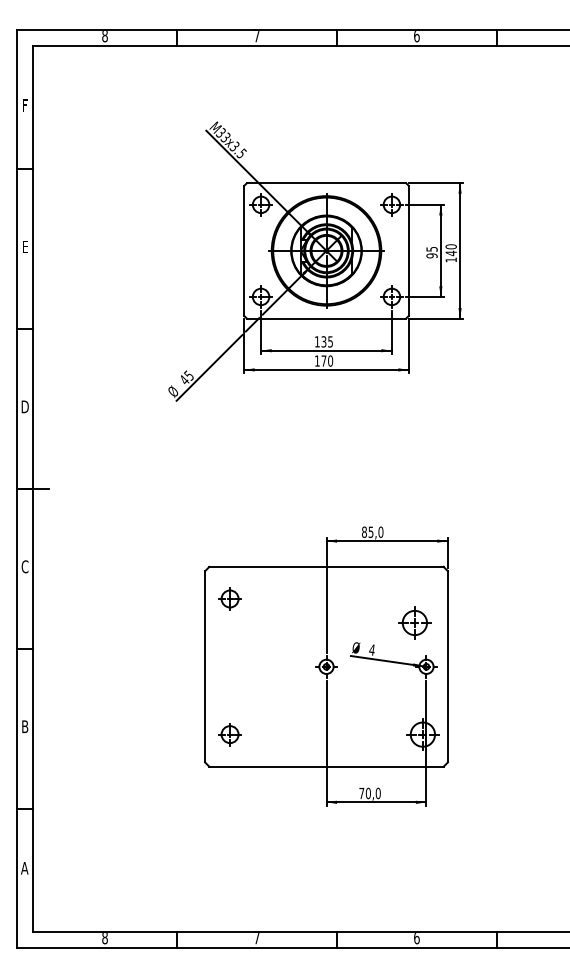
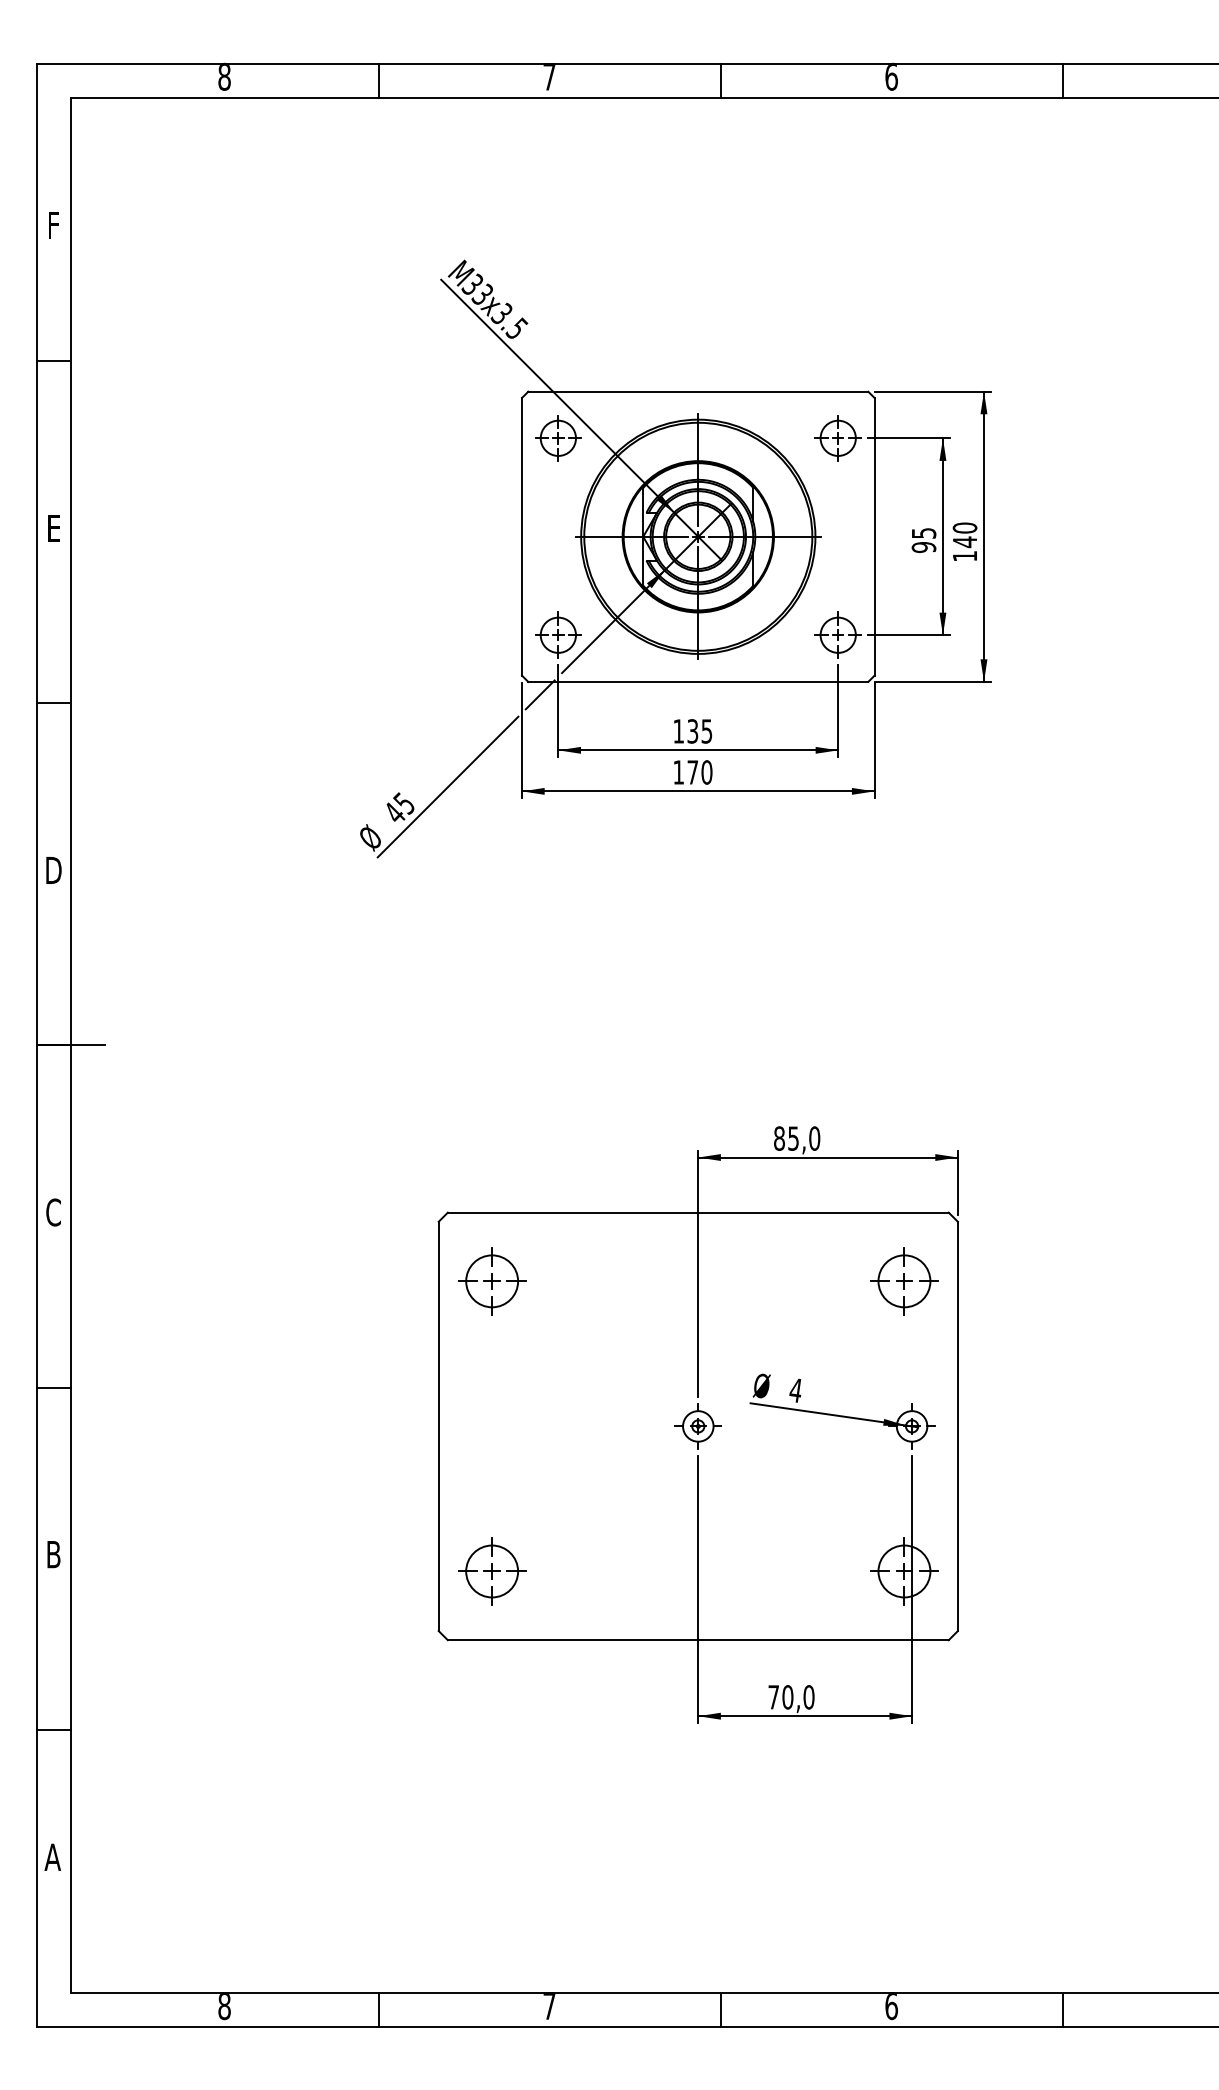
part: (229, 598) -> (490, 1280), size x1.43
part: (414, 622) -> (903, 1280), moved
part: (229, 734) -> (490, 1571), size x1.43

